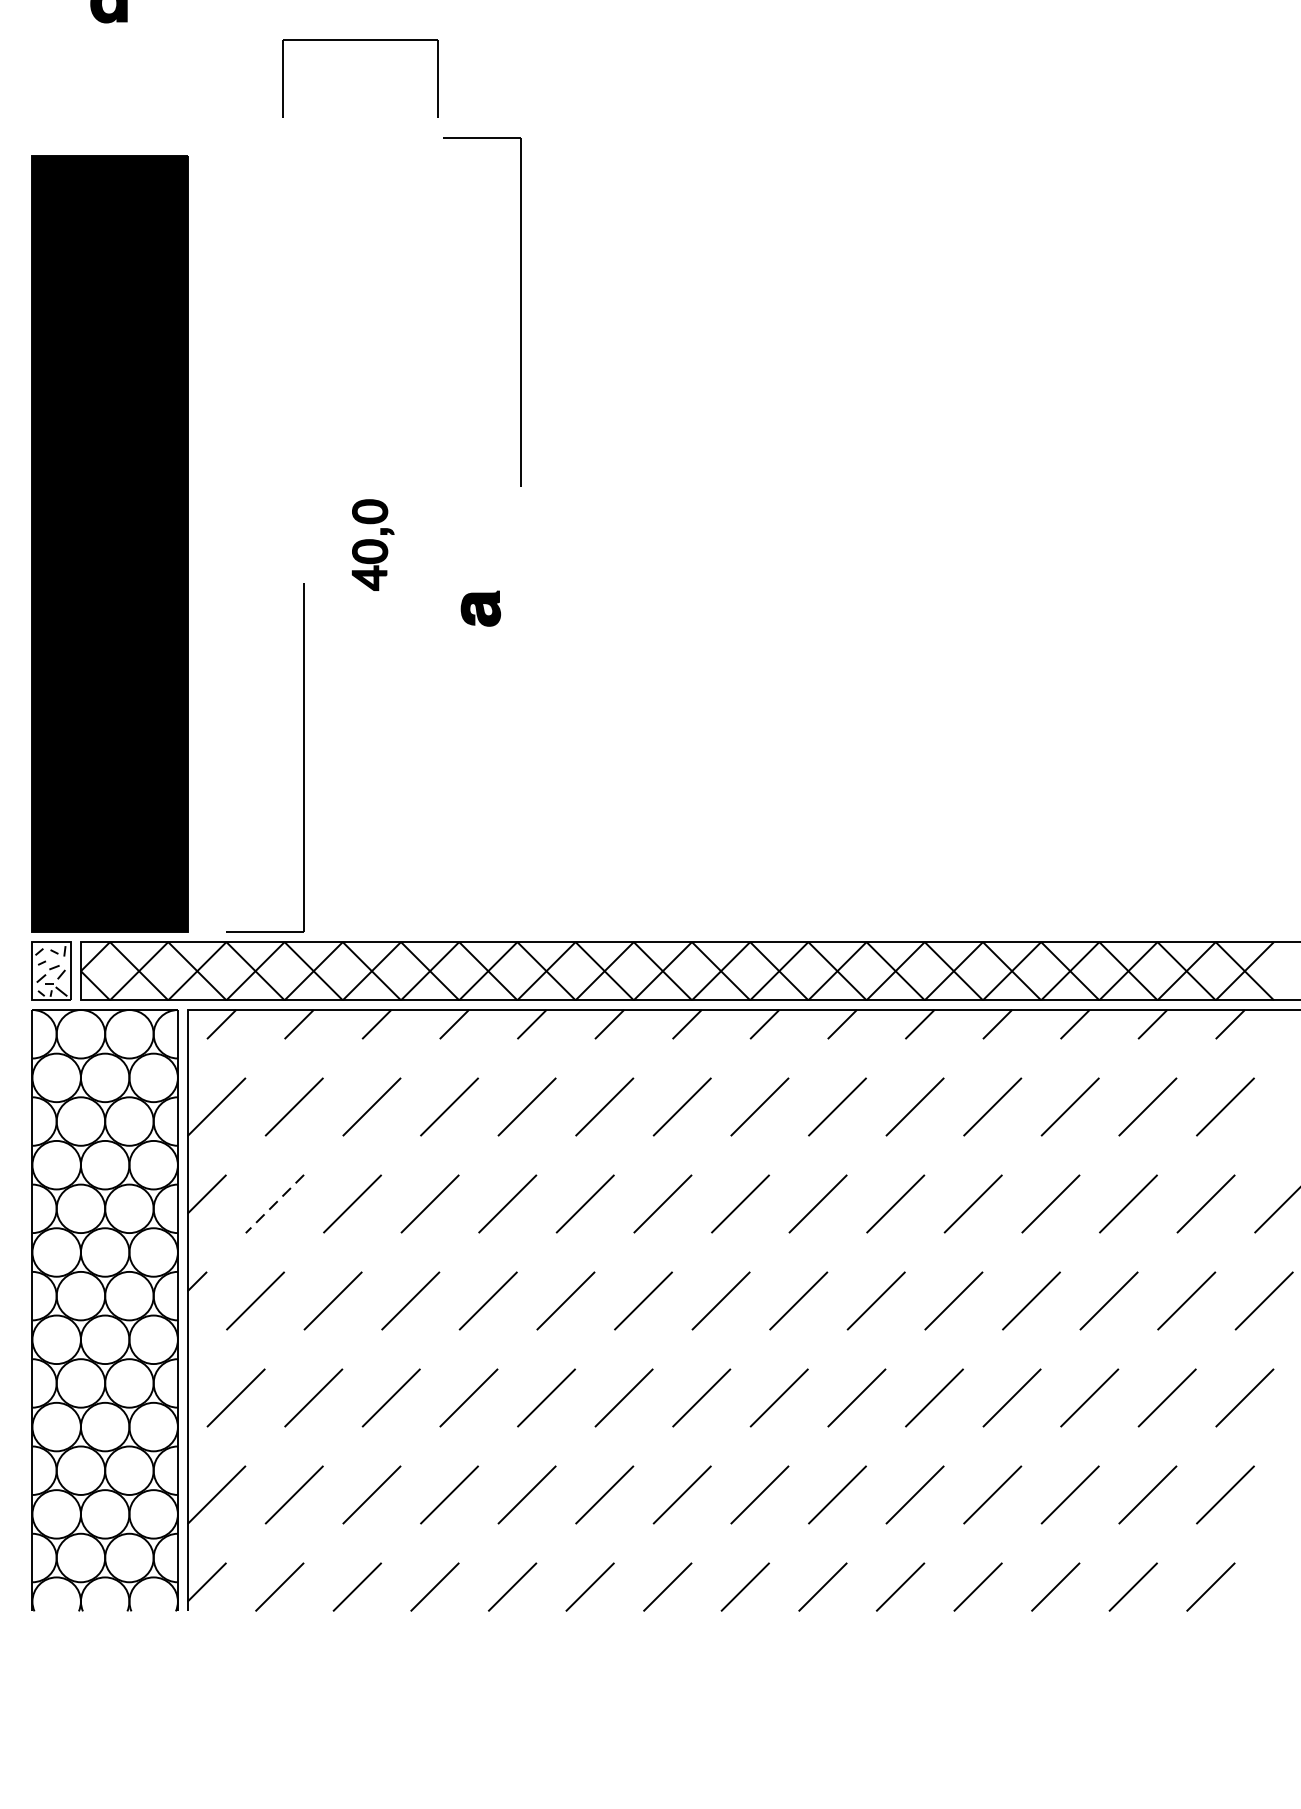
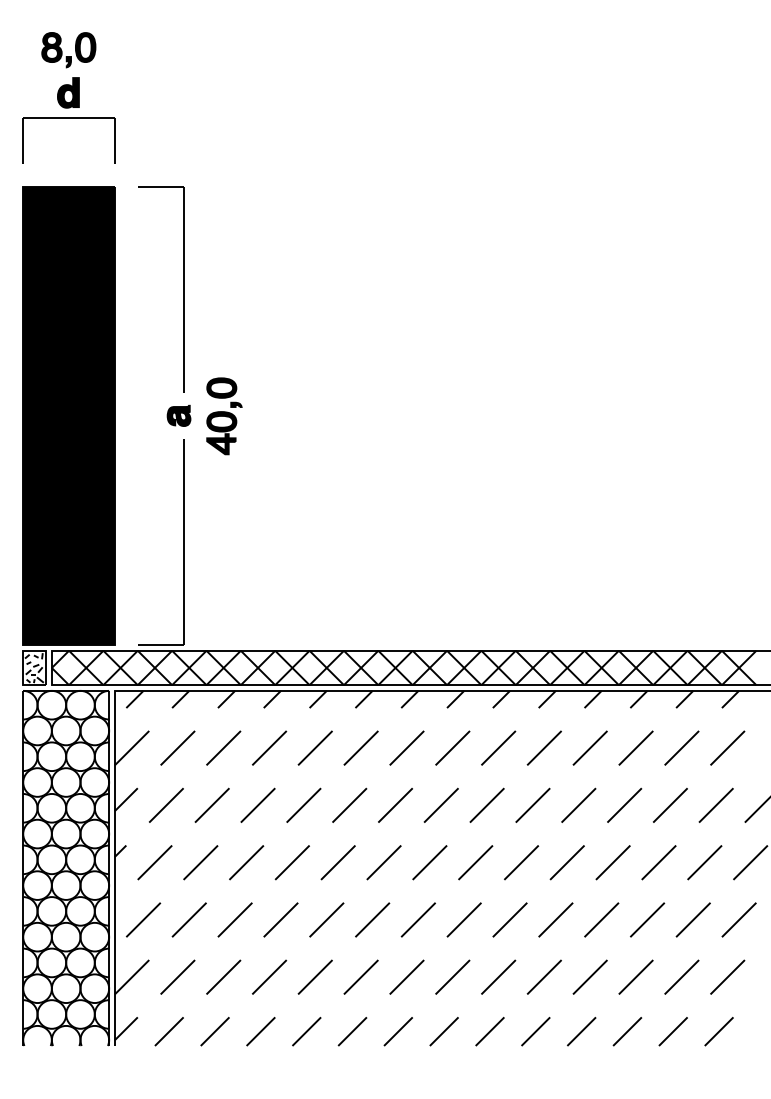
part: (359, 40) -> (68, 118), moved
part: (520, 311) -> (183, 289), moved
part: (373, 545) -> (224, 416), size x1.43
part: (479, 608) -> (178, 415), moved
line: (275, 1204) -> (166, 805), dashed -> solid

